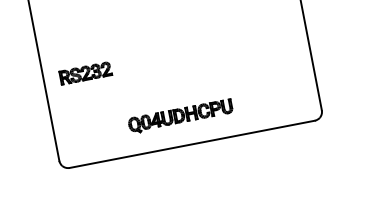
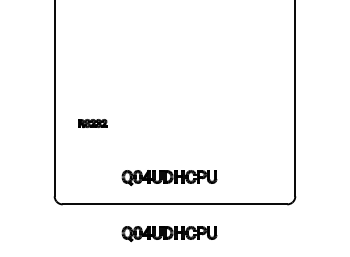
part: (85, 73) -> (92, 123), size x0.6
part: (192, 178) -> (169, 234), added

